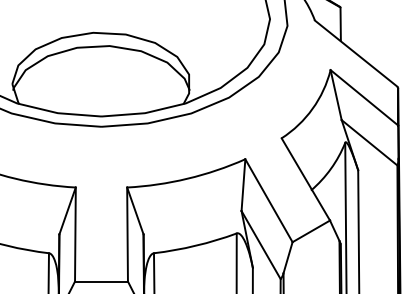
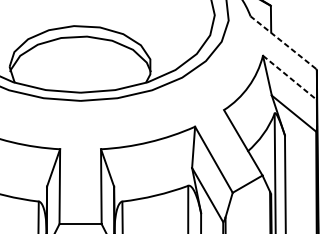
line: (356, 53) -> (283, 42), solid -> dashed
line: (364, 97) -> (289, 77), solid -> dashed

